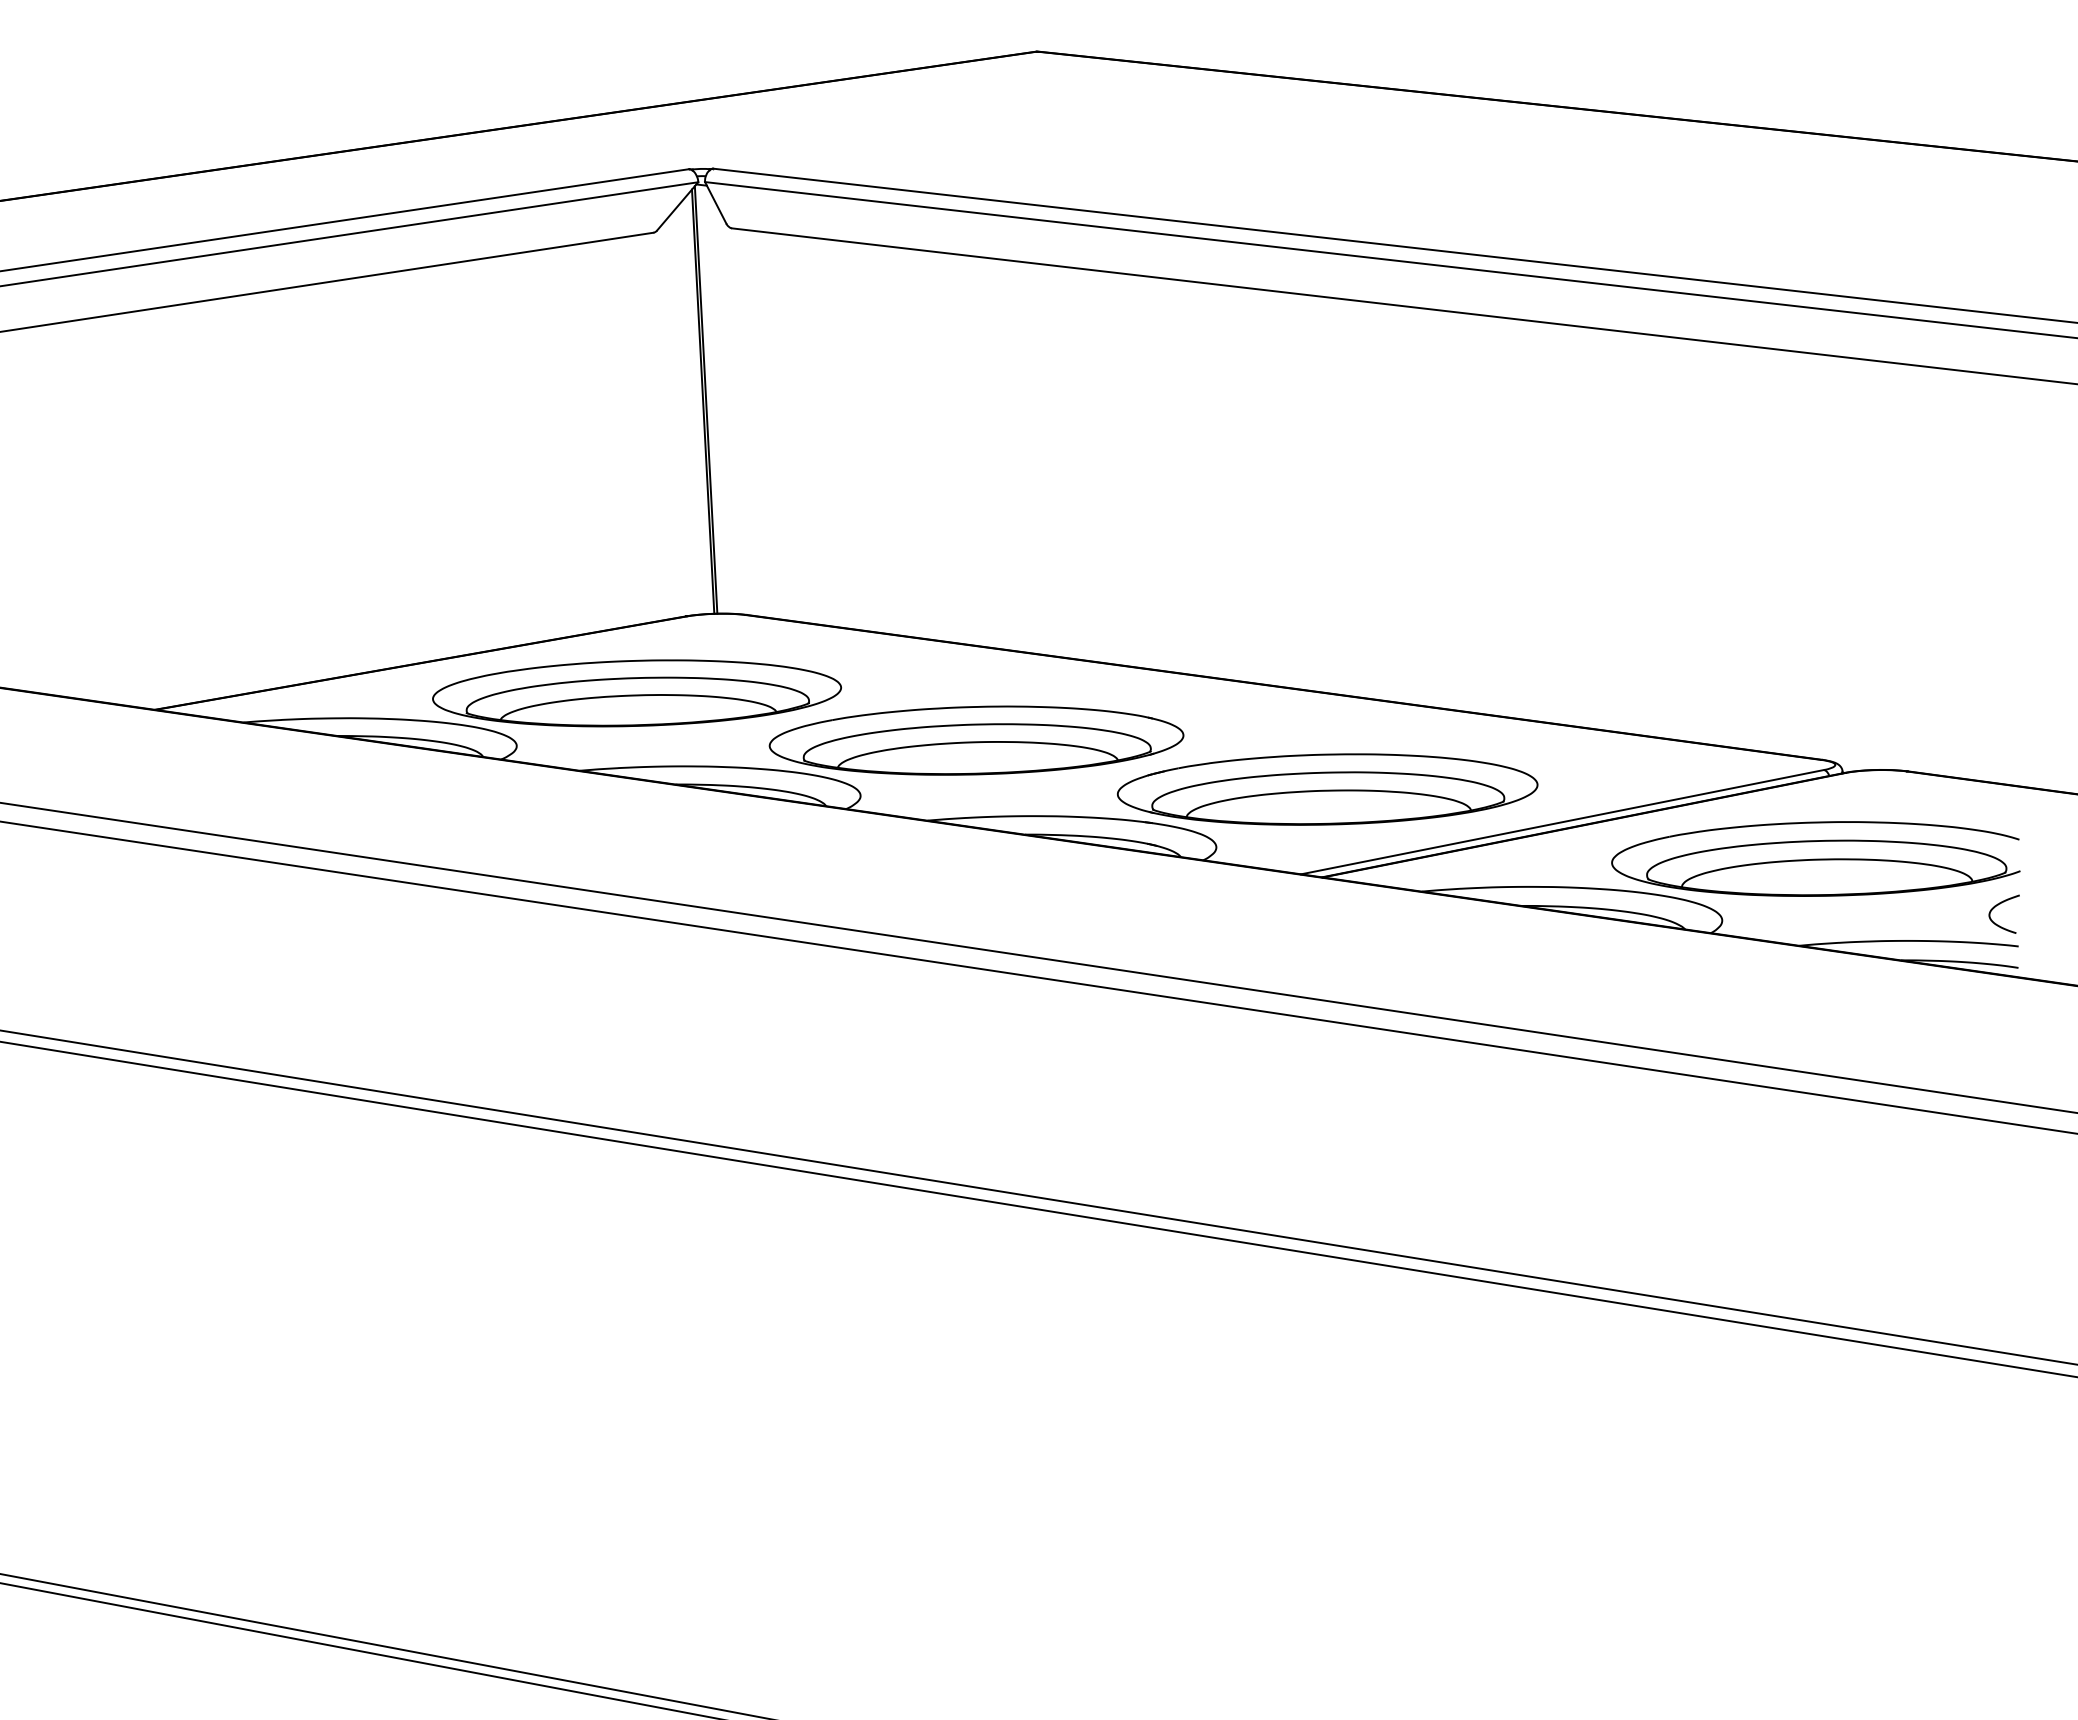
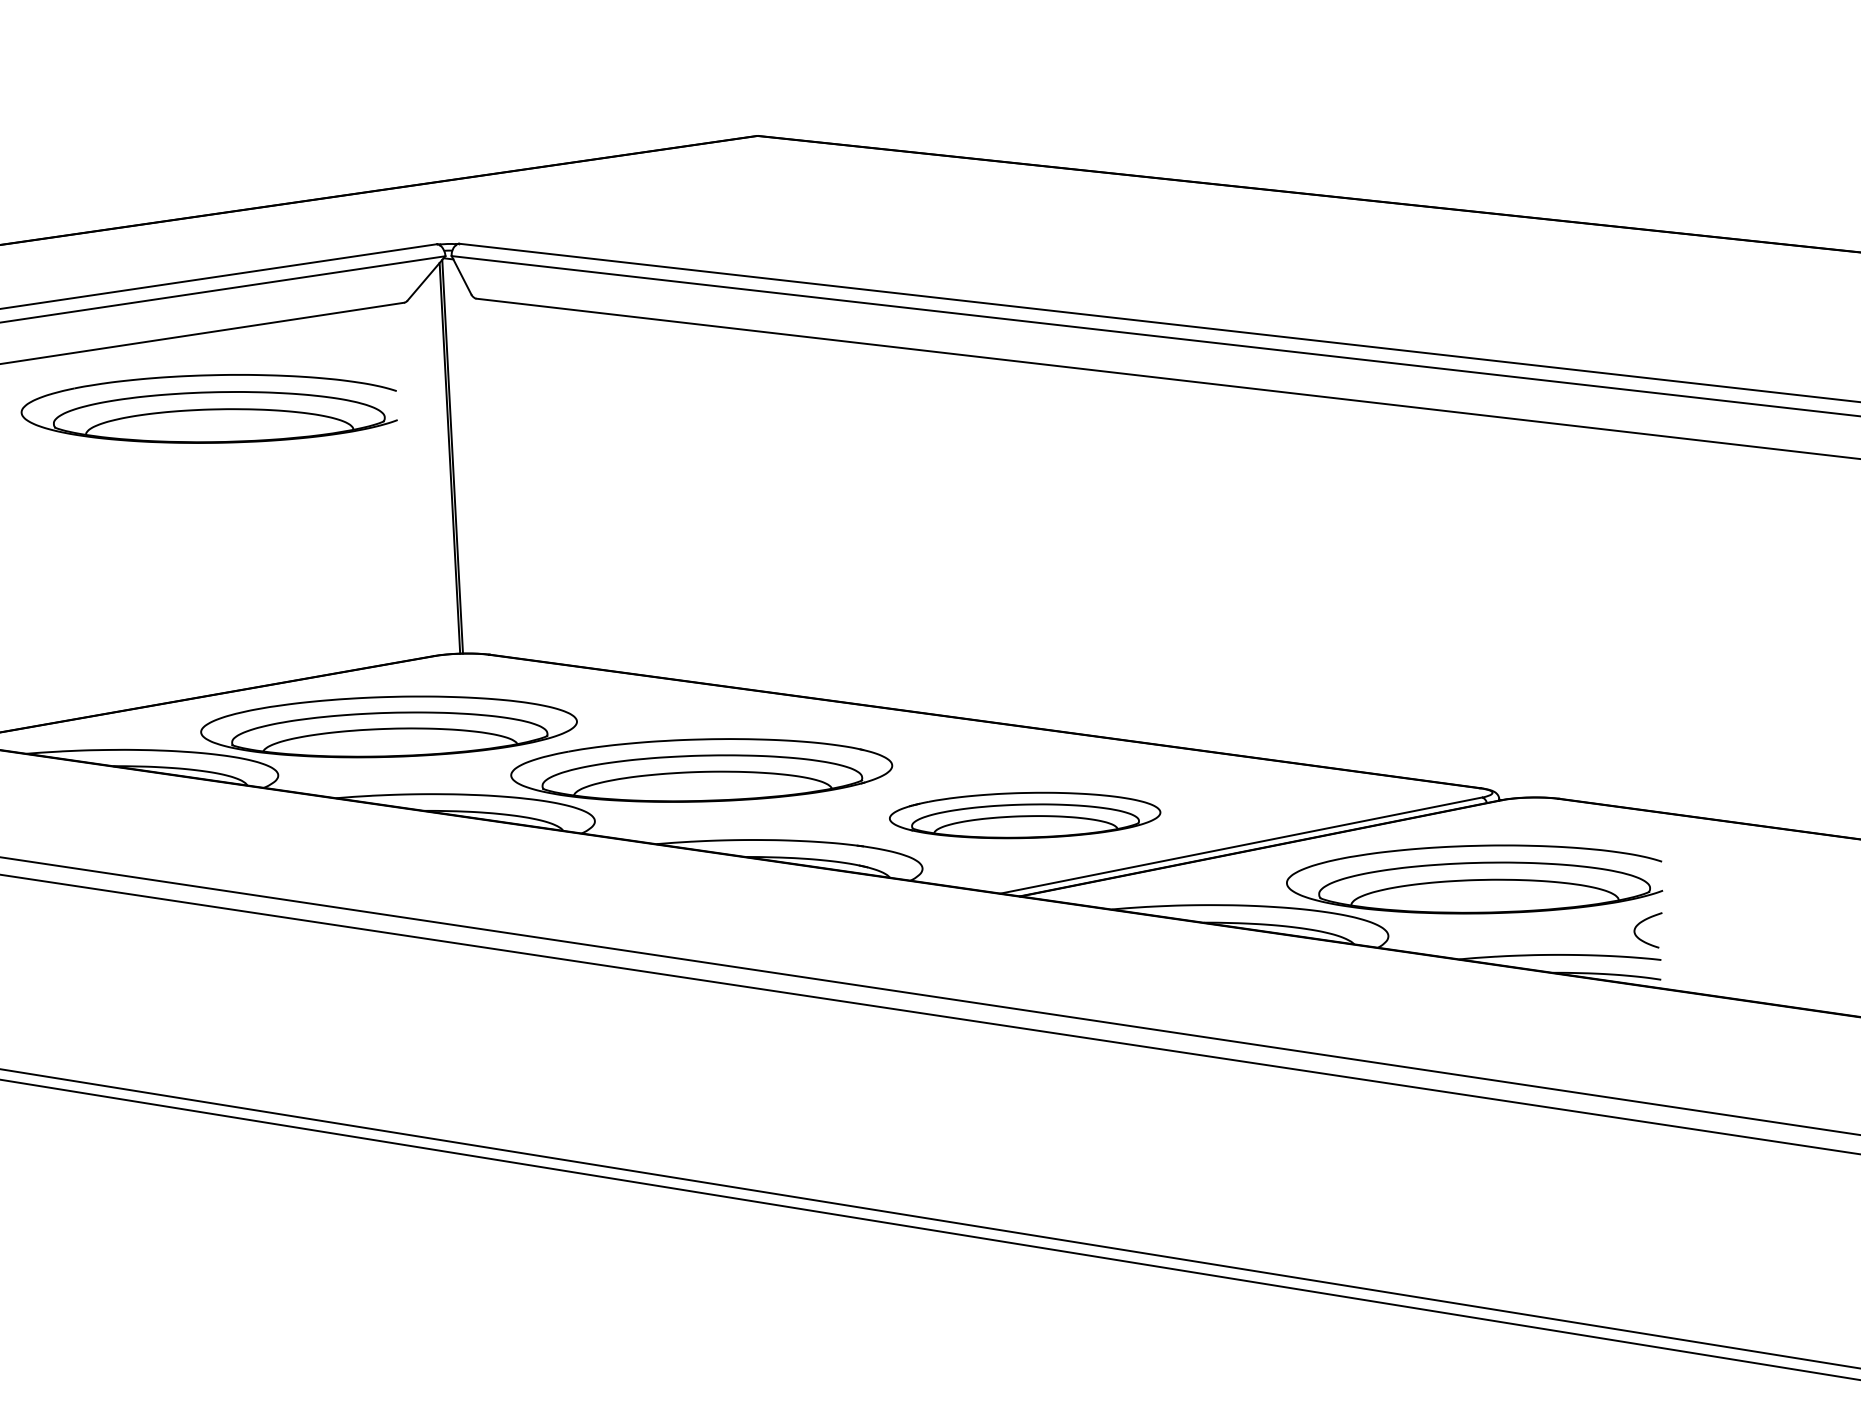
part: (441, 347) -> (208, 408), added
part: (1327, 789) -> (1024, 815), size x0.7

